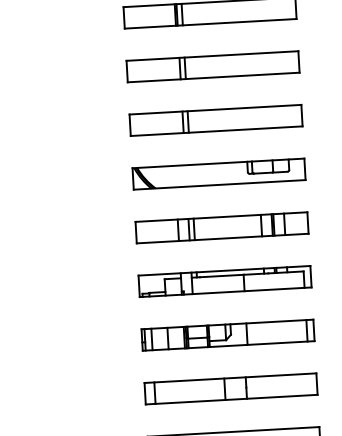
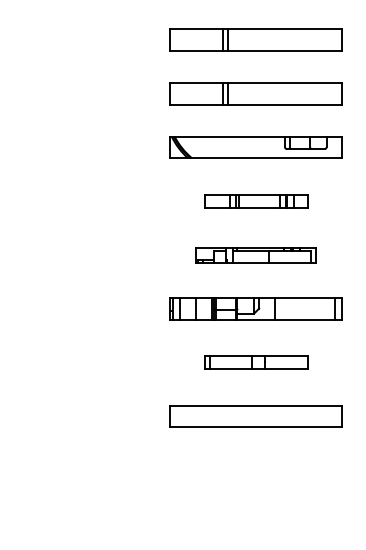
part: (221, 228) -> (255, 201), size x0.6
part: (224, 280) -> (255, 254), size x0.7
part: (230, 388) -> (255, 362), size x0.6

